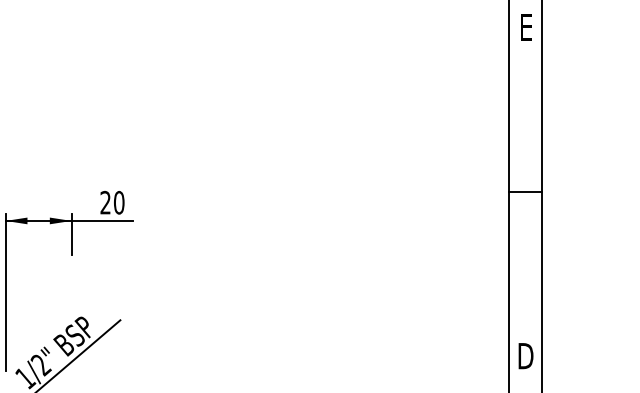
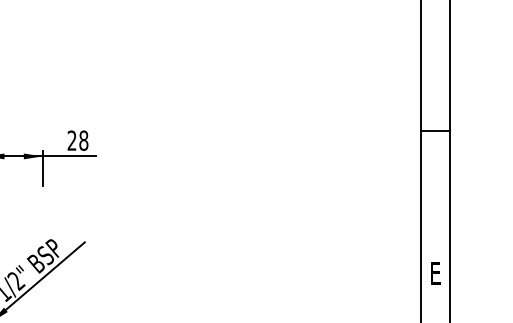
text: (119, 202) -> (84, 140), 20 -> 28
text: (525, 356) -> (435, 273), D -> E

